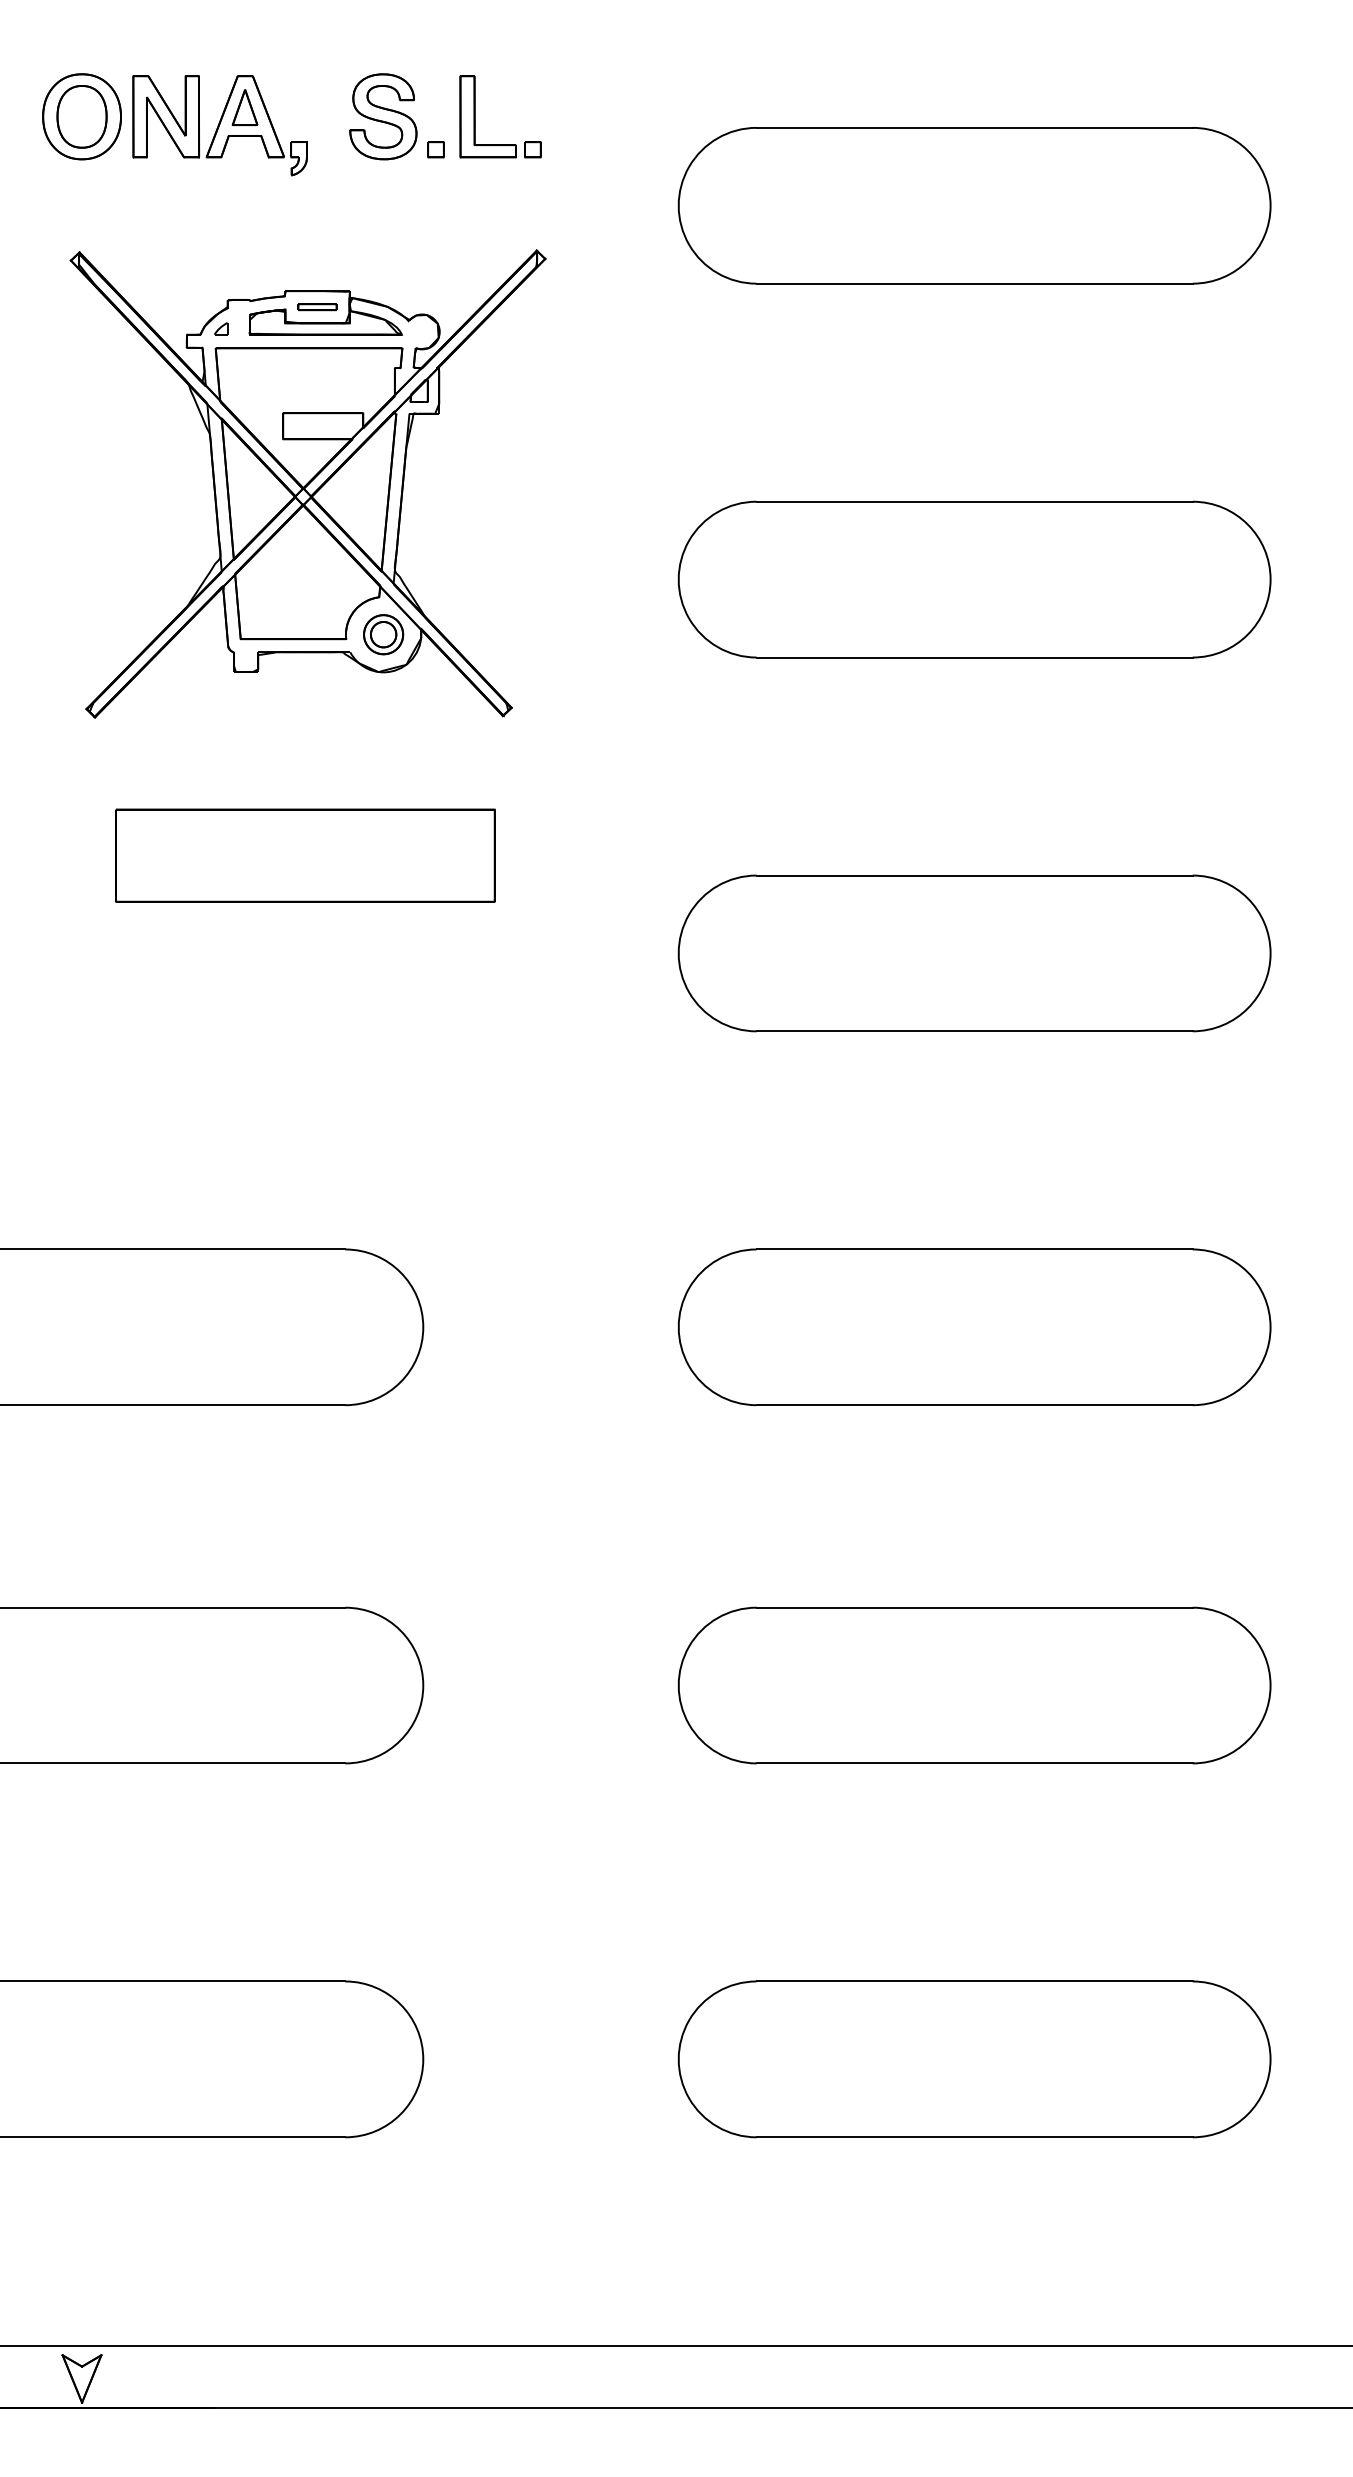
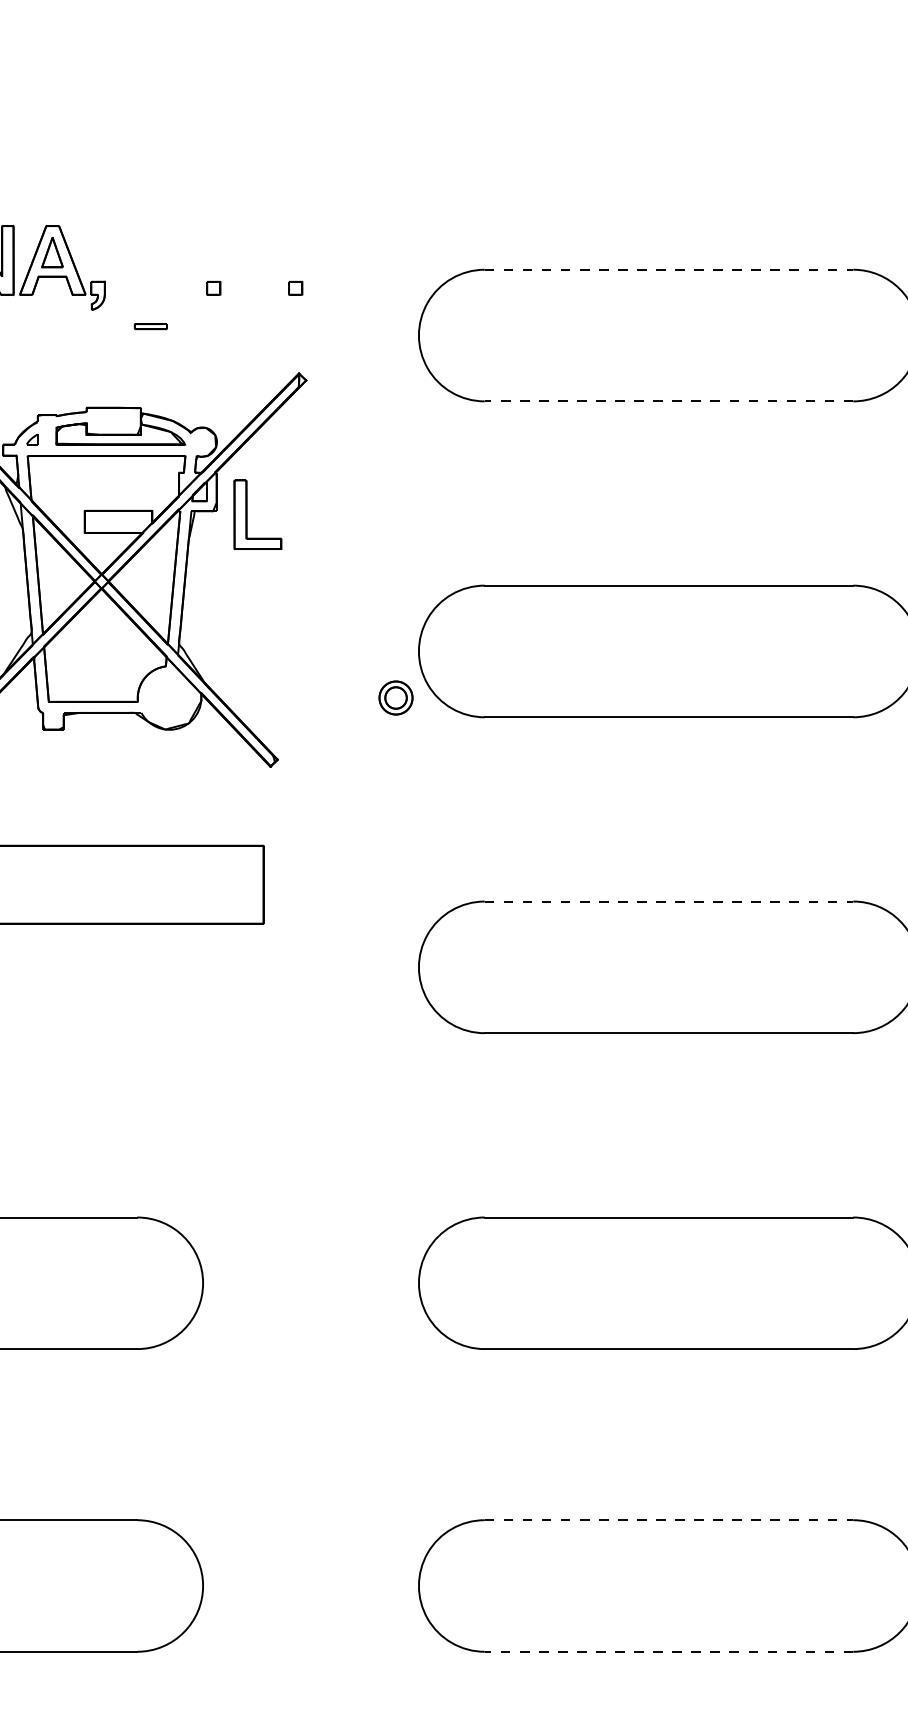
part: (383, 116) -> (169, 260), removed
part: (475, 116) -> (247, 514), moved
line: (975, 127) -> (669, 269), solid -> dashed
line: (974, 283) -> (668, 401), solid -> dashed
part: (317, 307) -> (150, 326), moved
part: (383, 634) -> (395, 697), moved
line: (975, 875) -> (669, 901), solid -> dashed
line: (975, 1607) -> (669, 1520), solid -> dashed
line: (974, 1763) -> (668, 1651), solid -> dashed

